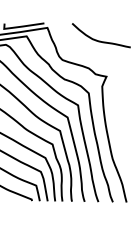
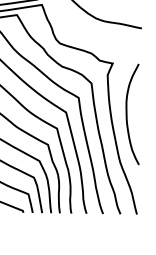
curve: (118, 118) -> (127, 113), added

